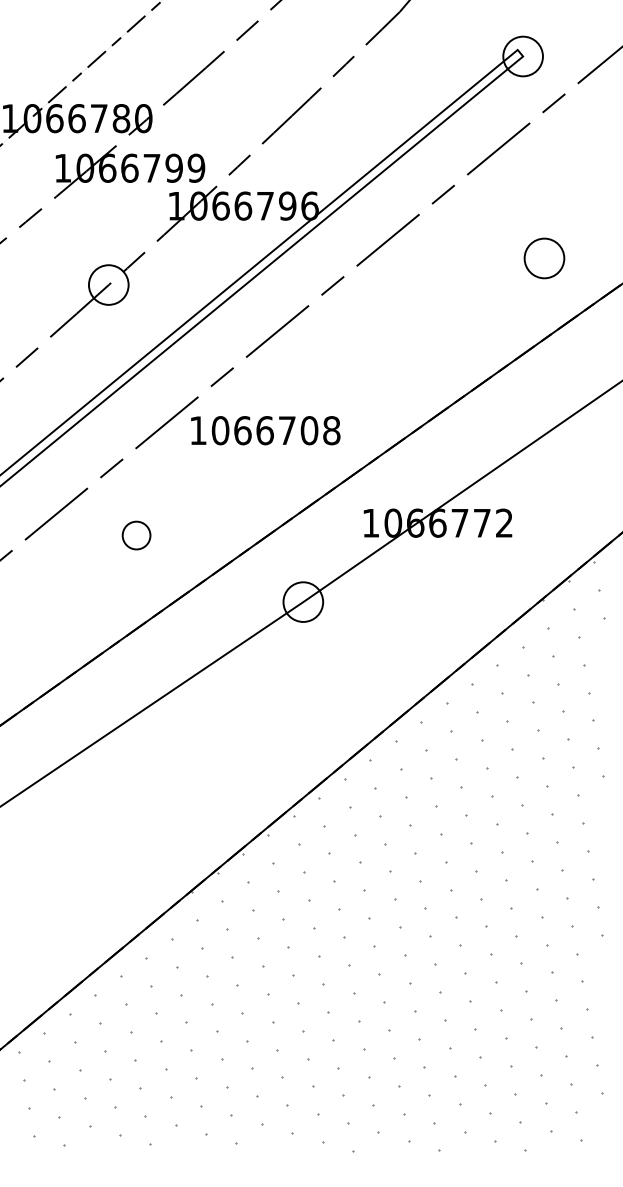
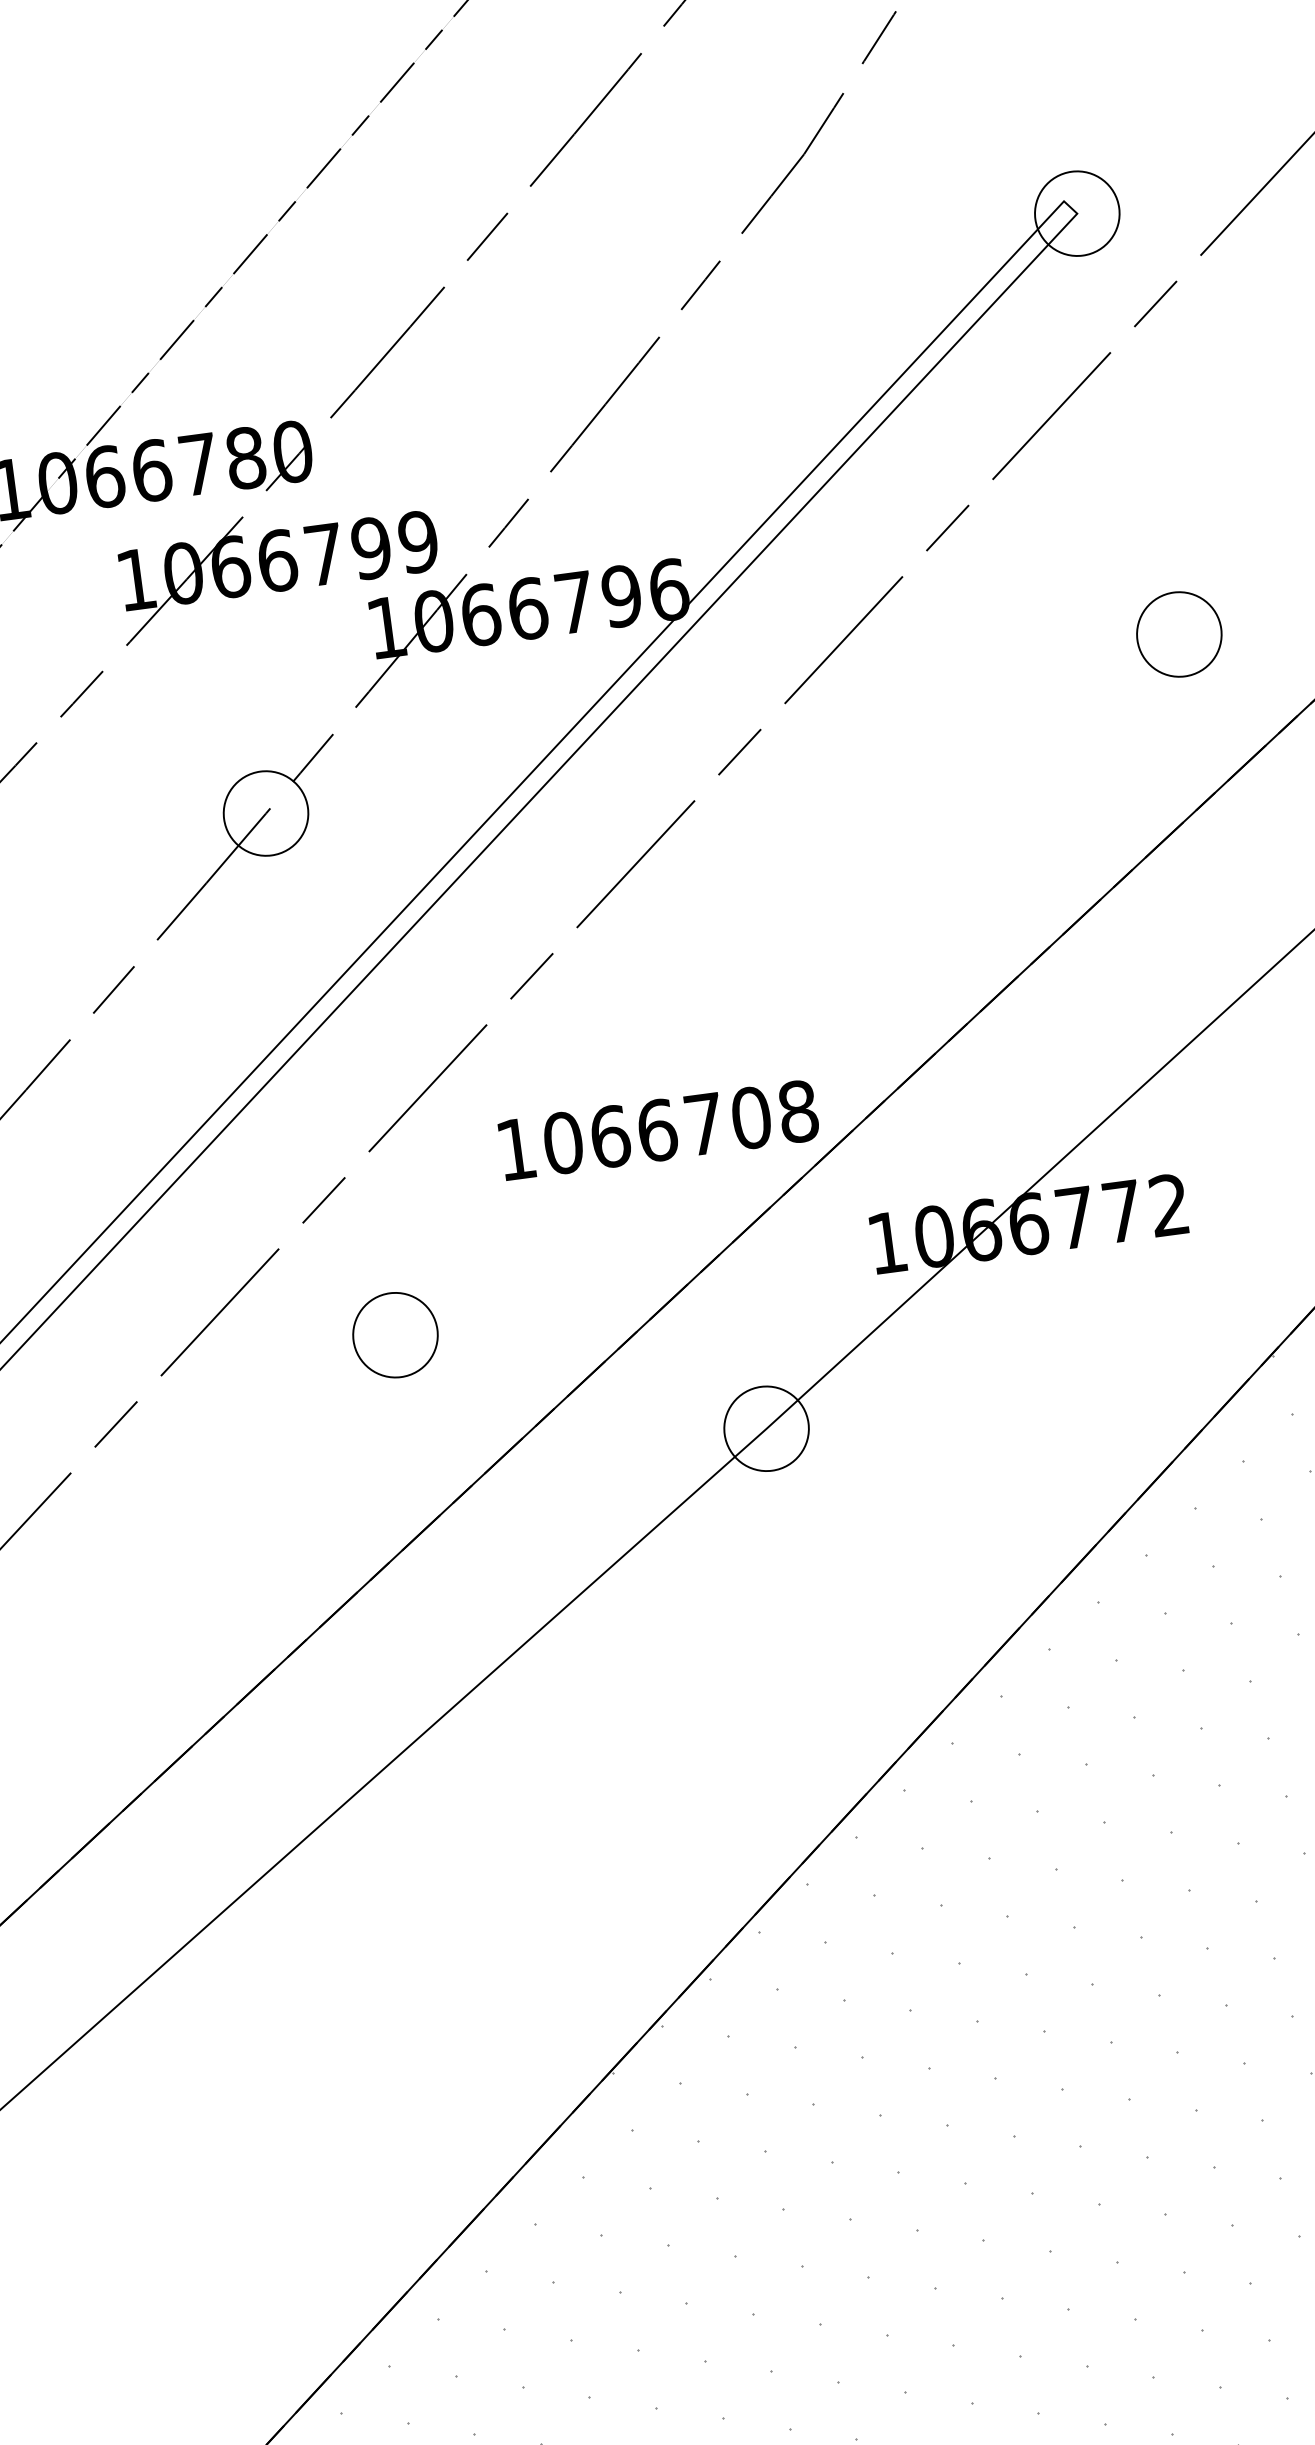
text: (265, 430) -> (658, 1129), moved
part: (136, 535) -> (395, 1335), size x1.43

